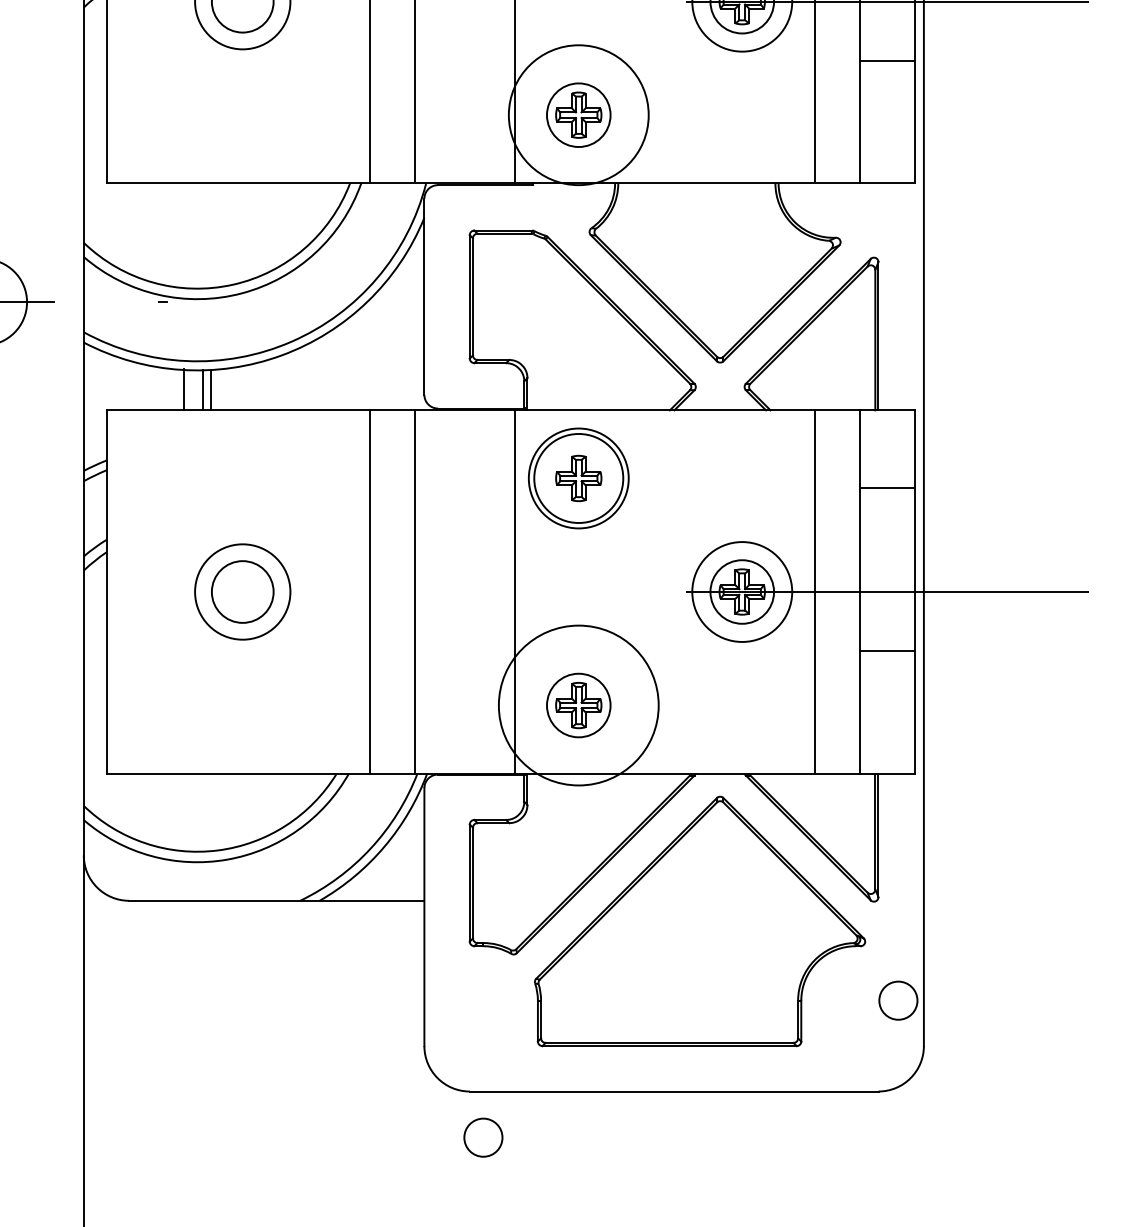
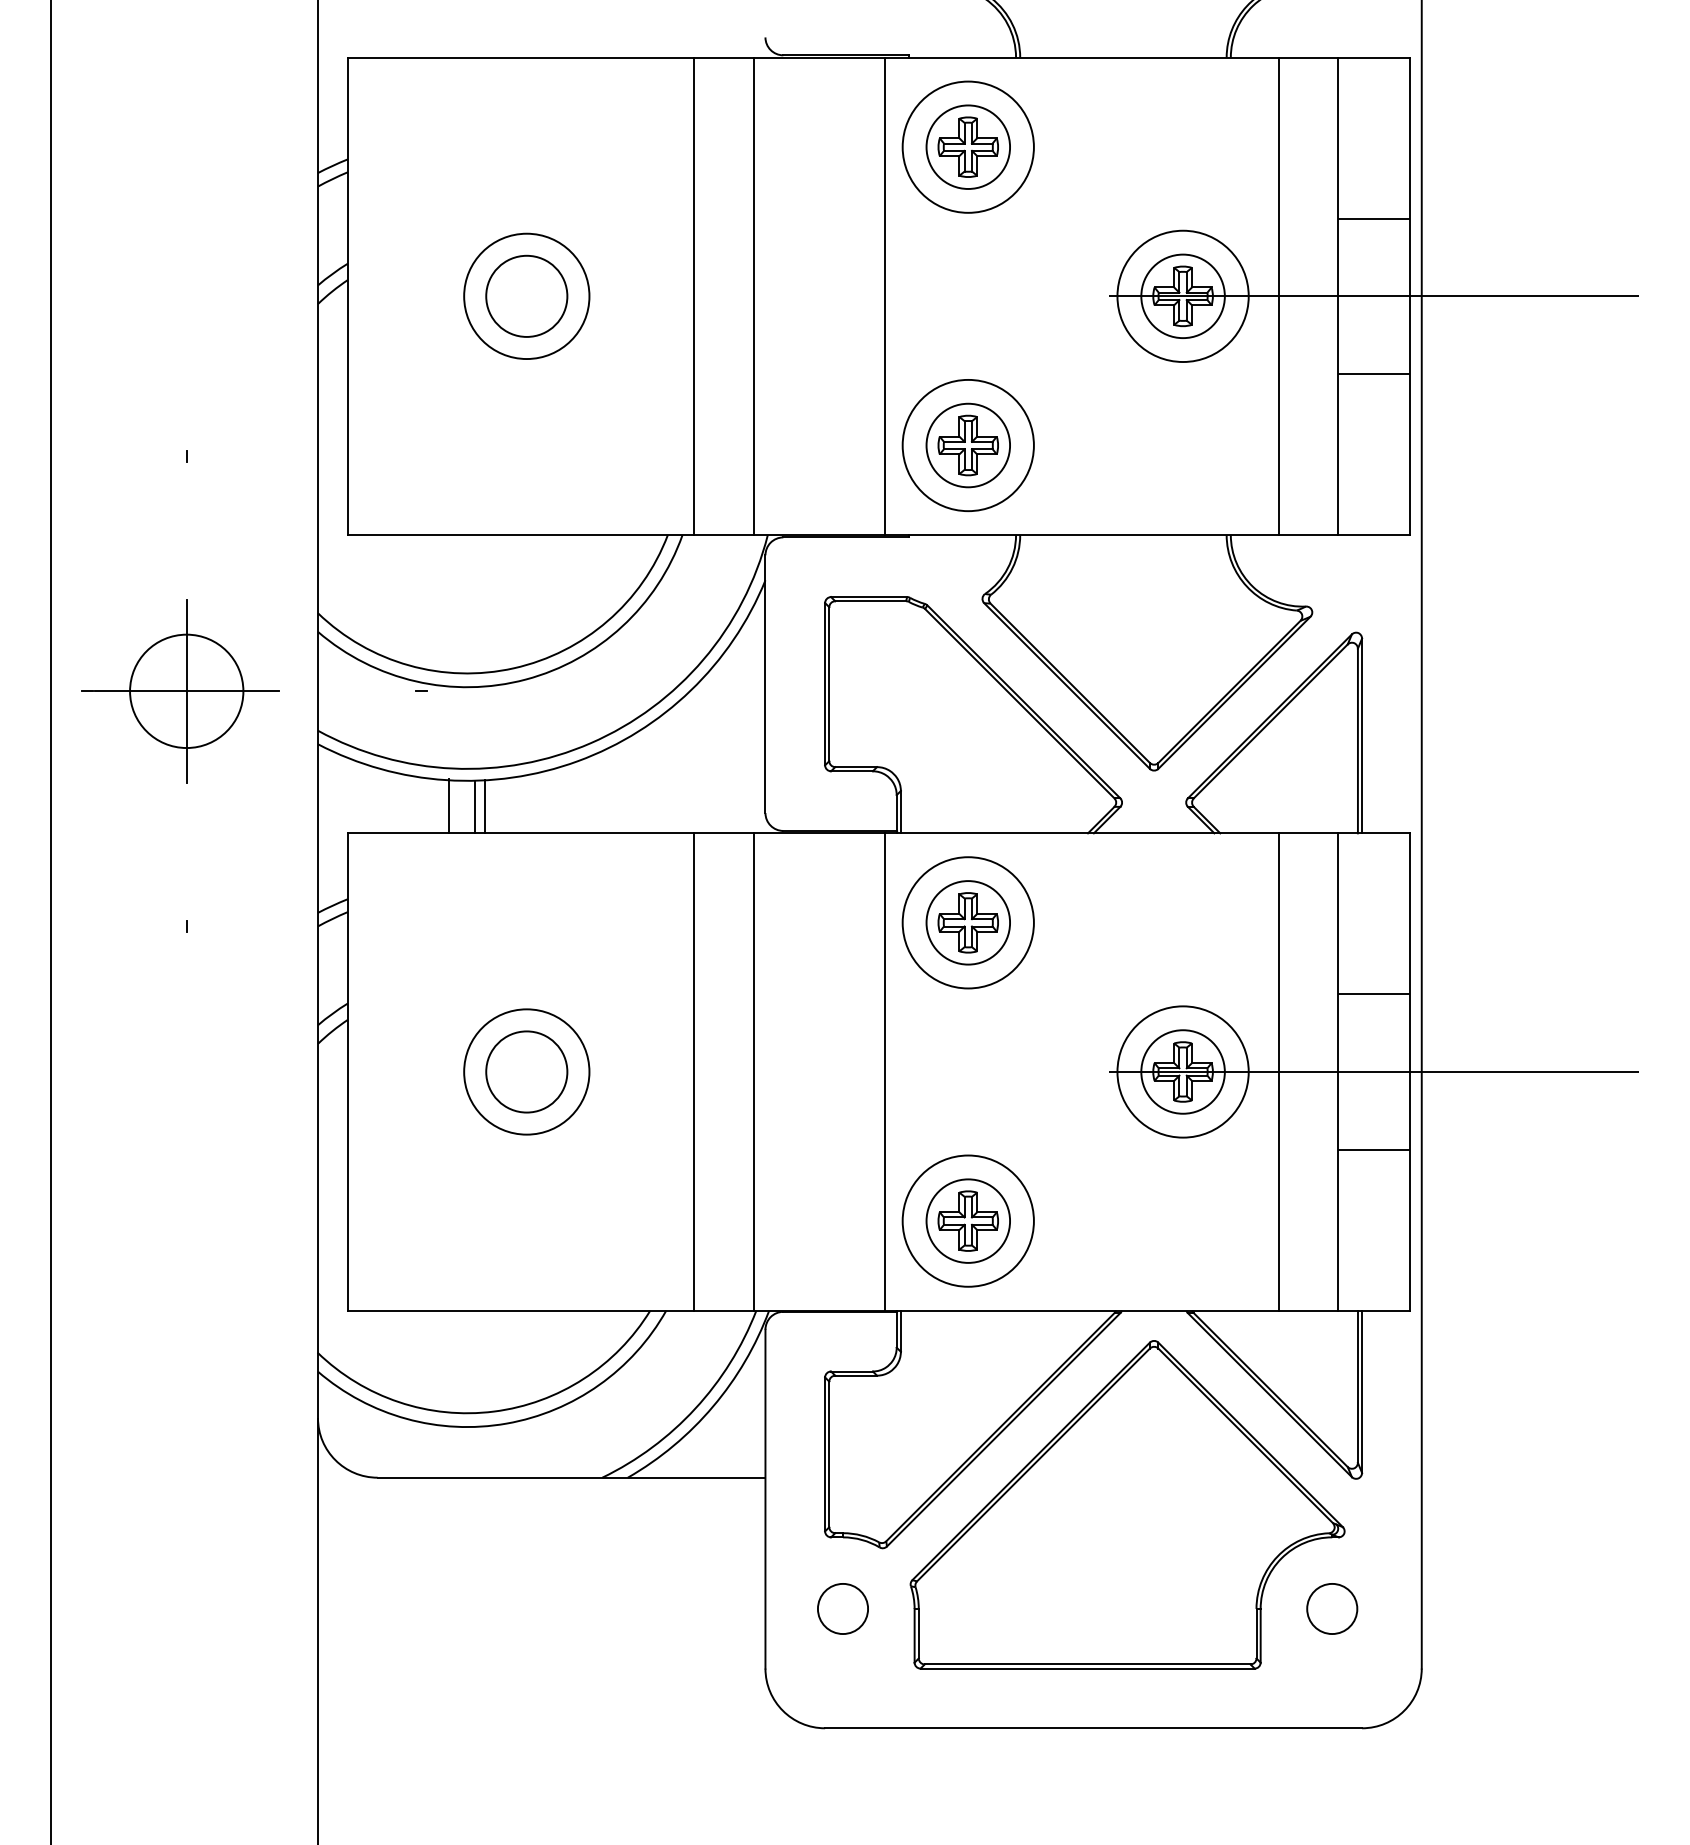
circle: (578, 115) -> (967, 445), size x0.71
circle: (578, 478) -> (968, 922), size x0.71
line: (887, 488) -> (1373, 994), moved
circle: (578, 705) -> (967, 1220), size x0.62
circle: (898, 1000) -> (1332, 1608), moved
circle: (483, 1137) -> (842, 1608), moved

